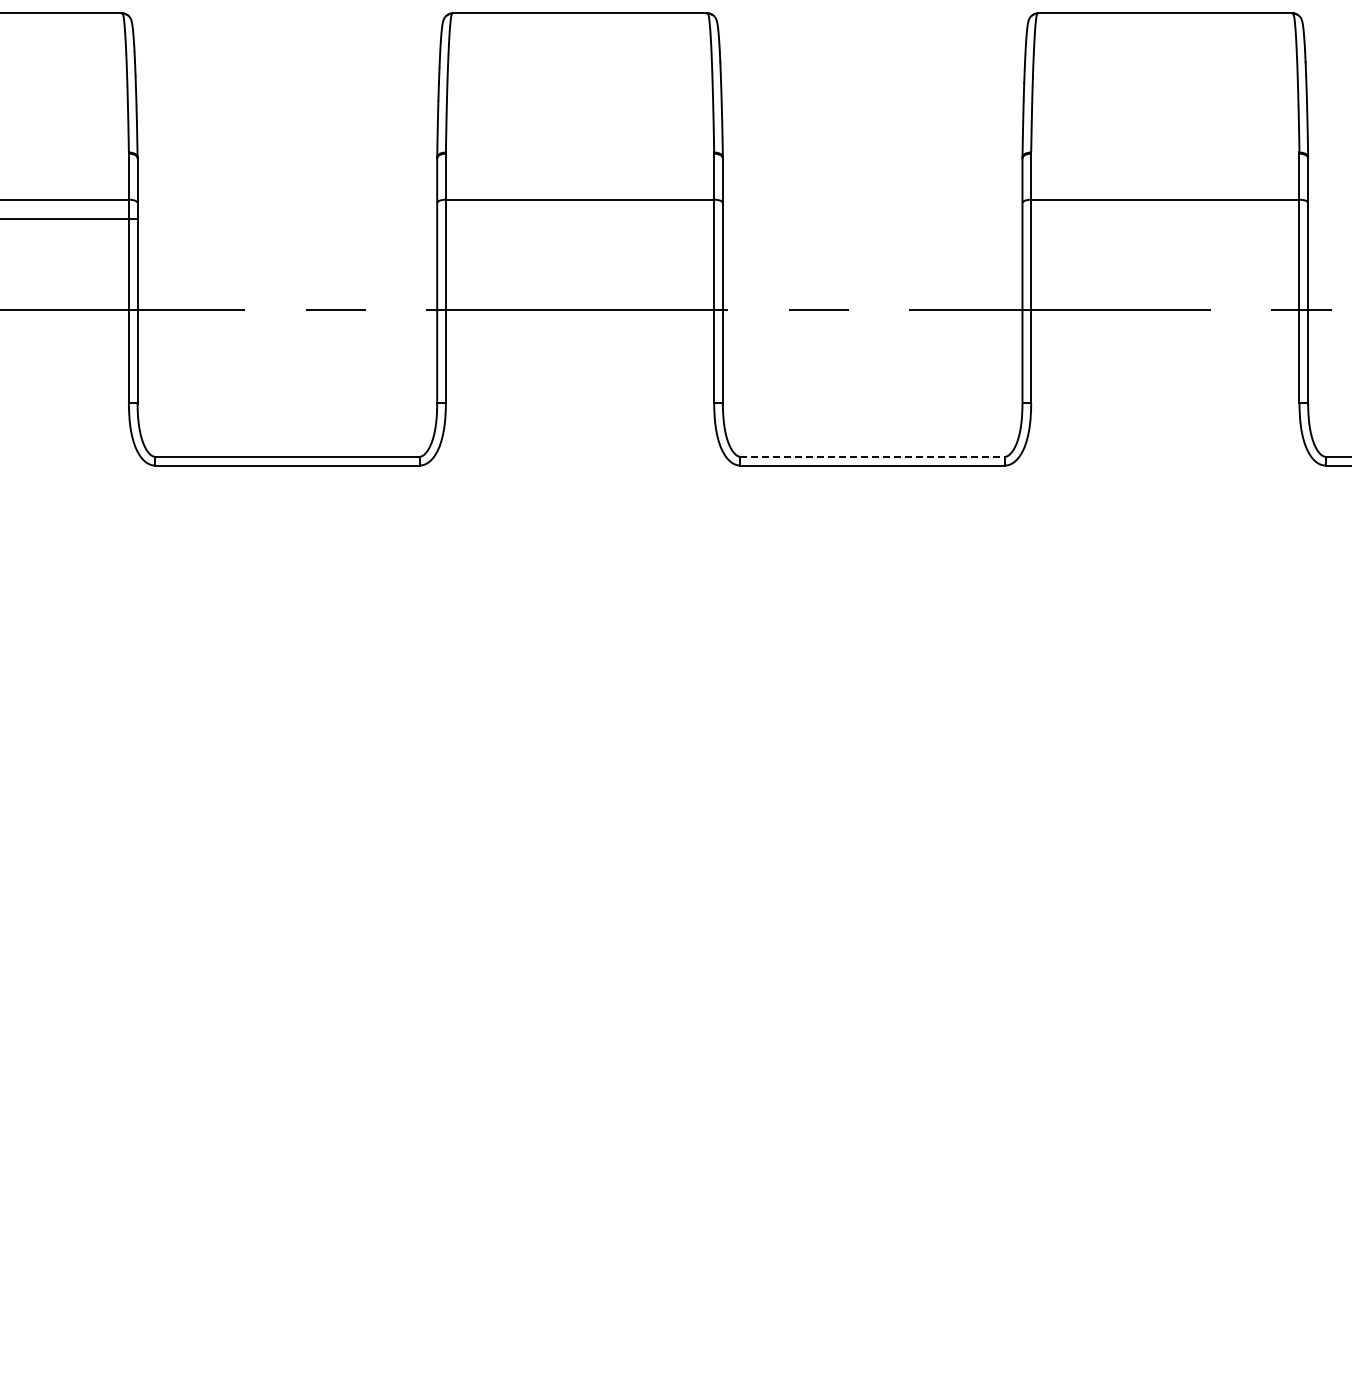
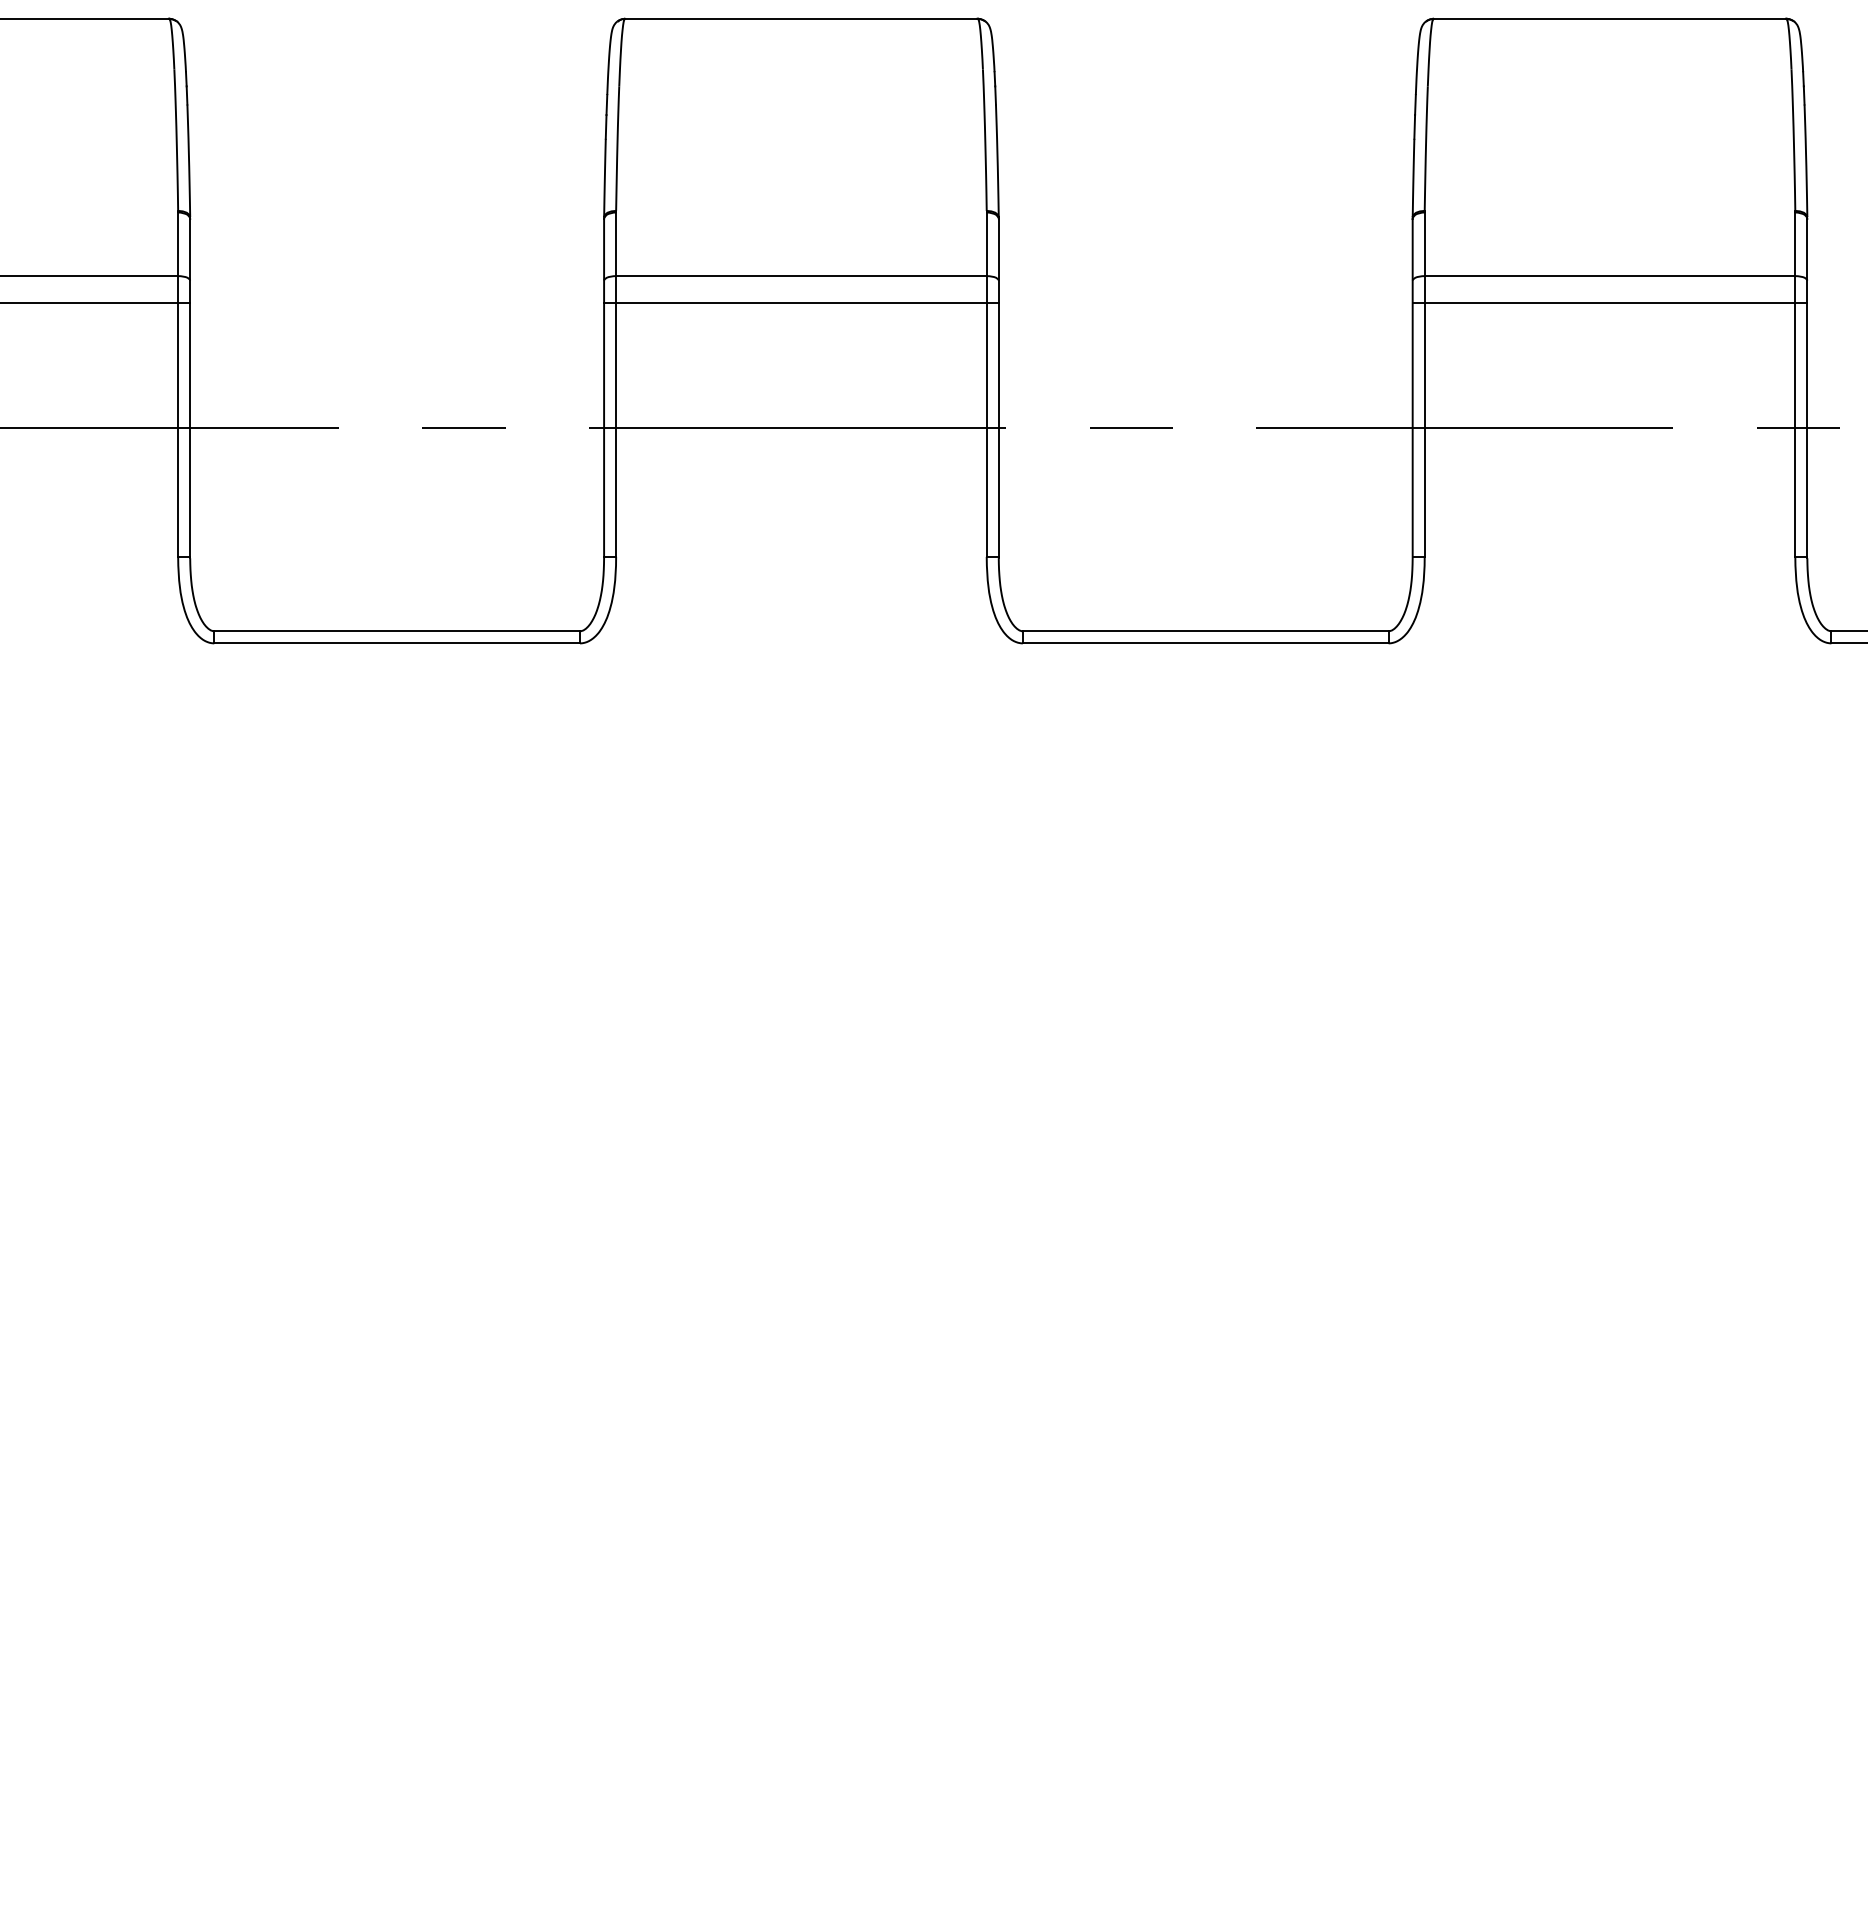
line: (579, 219) -> (800, 303), added
line: (1165, 219) -> (1610, 303), added
line: (873, 456) -> (1206, 630), dashed -> solid

